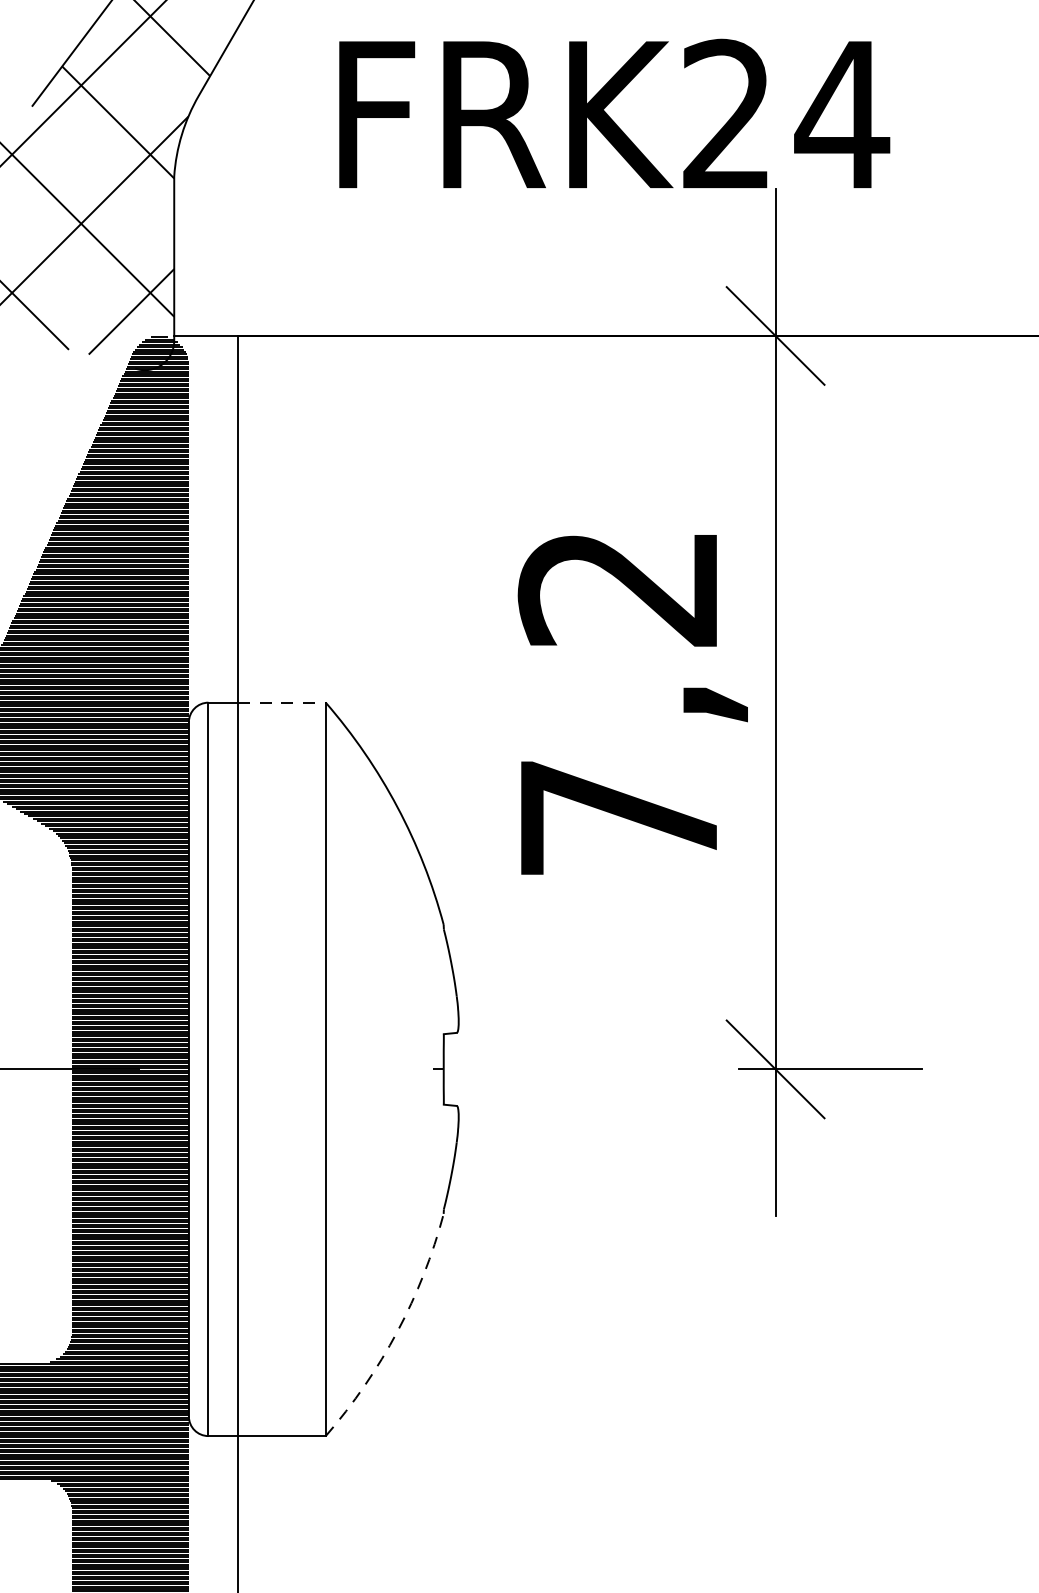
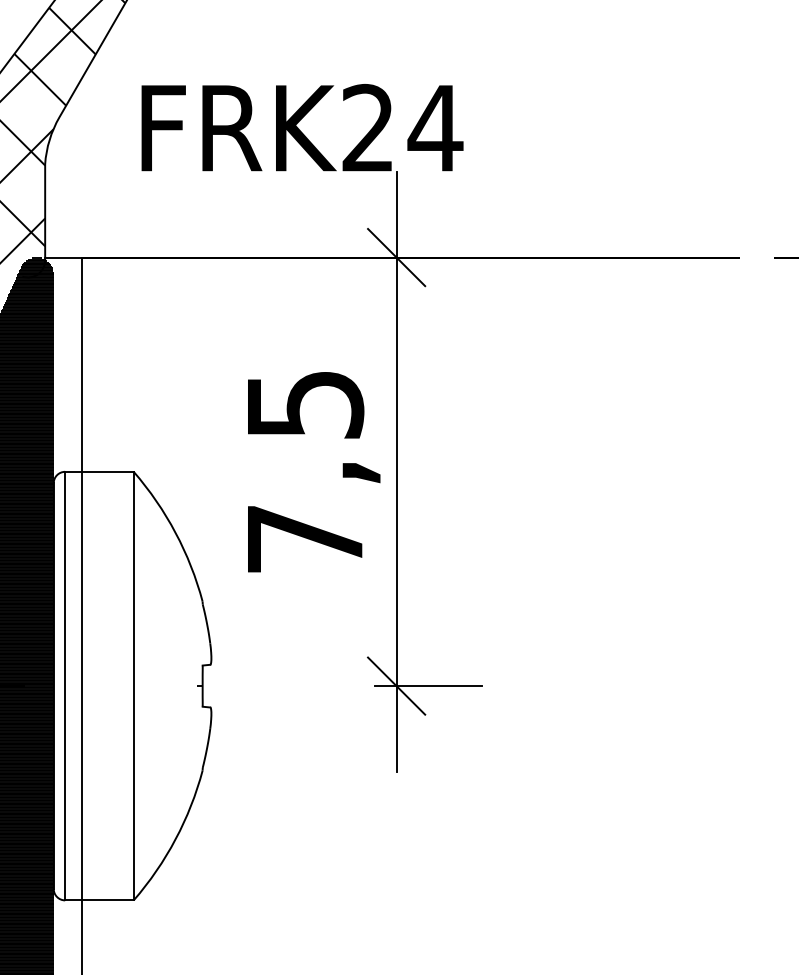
text: (619, 589) -> (305, 405), 7,2 -> 7,5
line: (282, 702) -> (108, 471), dashed -> solid
arc: (397, 1331) -> (175, 839), dashed -> solid

